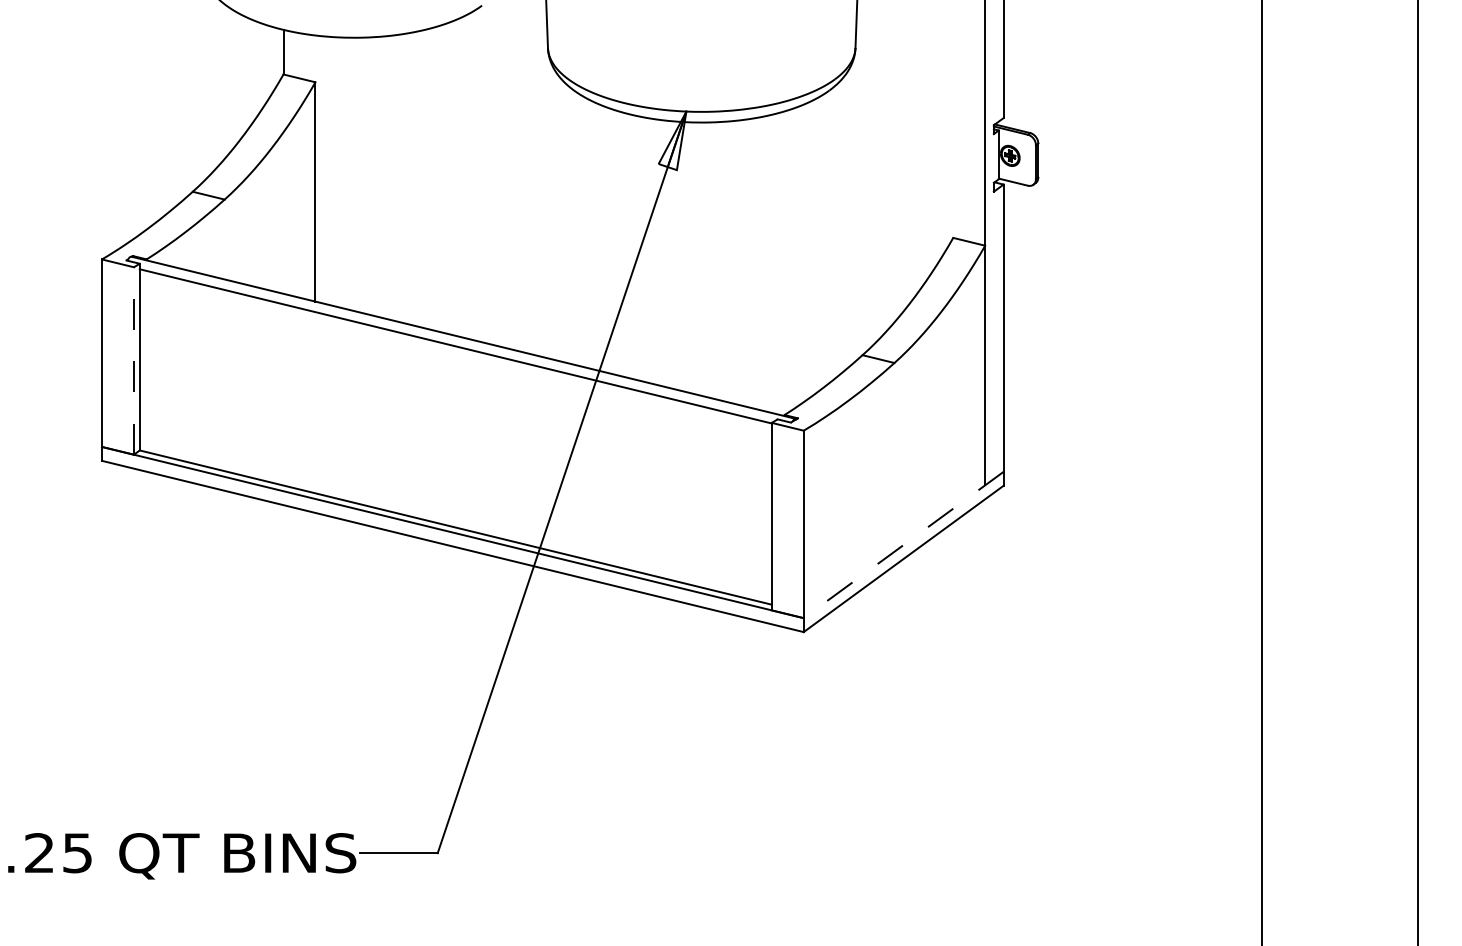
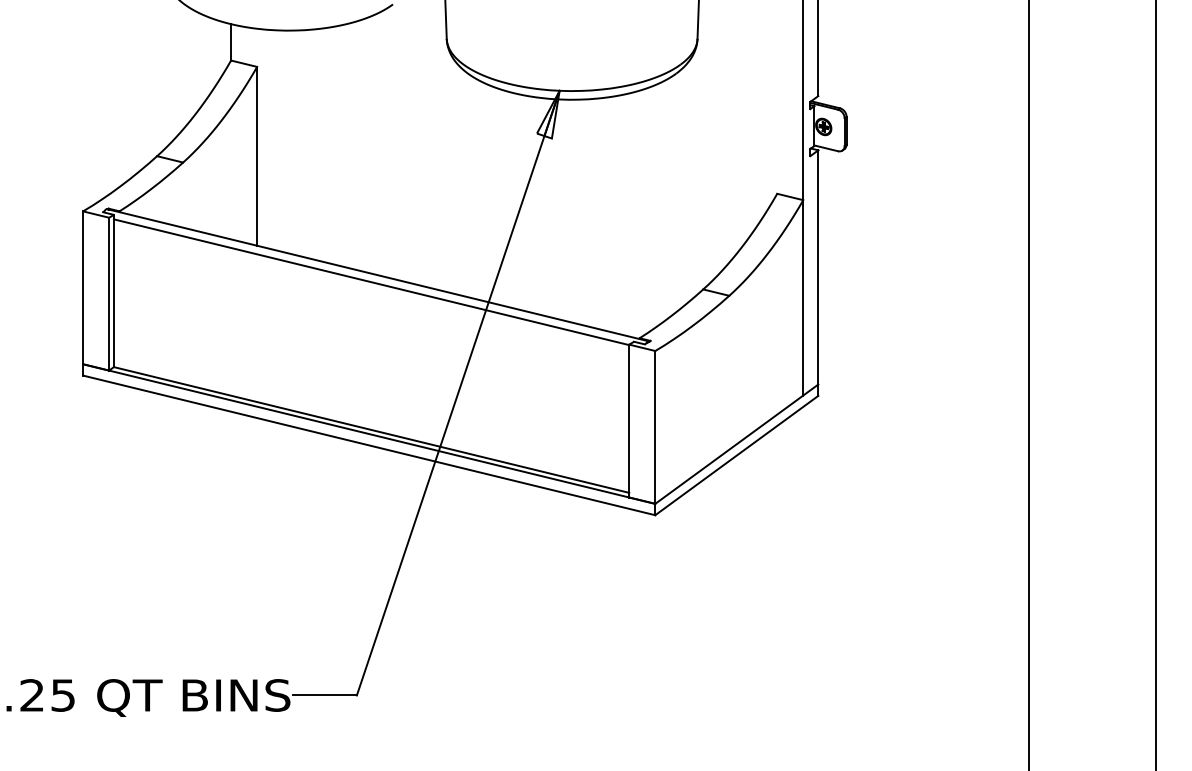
line: (133, 361) -> (108, 294), dashed -> solid
line: (903, 545) -> (736, 444), dashed -> solid

